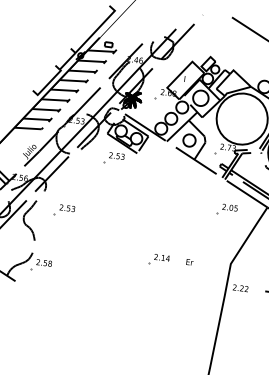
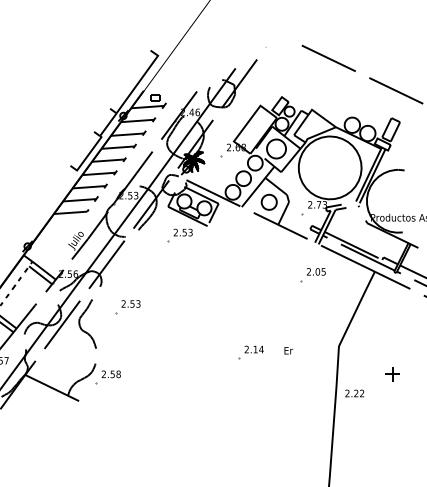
part: (226, 210) -> (312, 275), moved
text: (240, 288) -> (354, 393), moved

